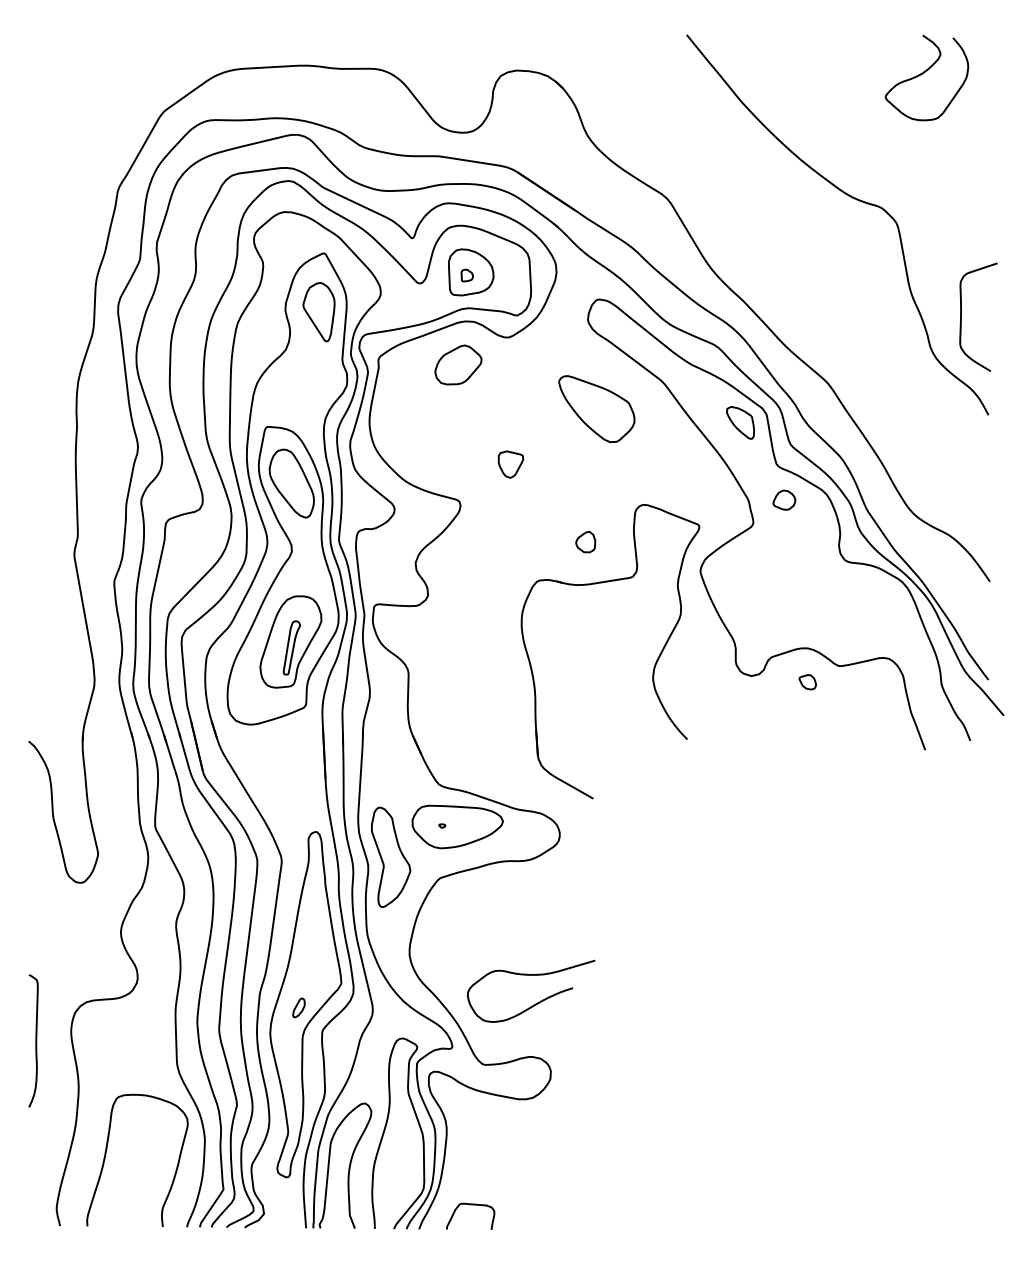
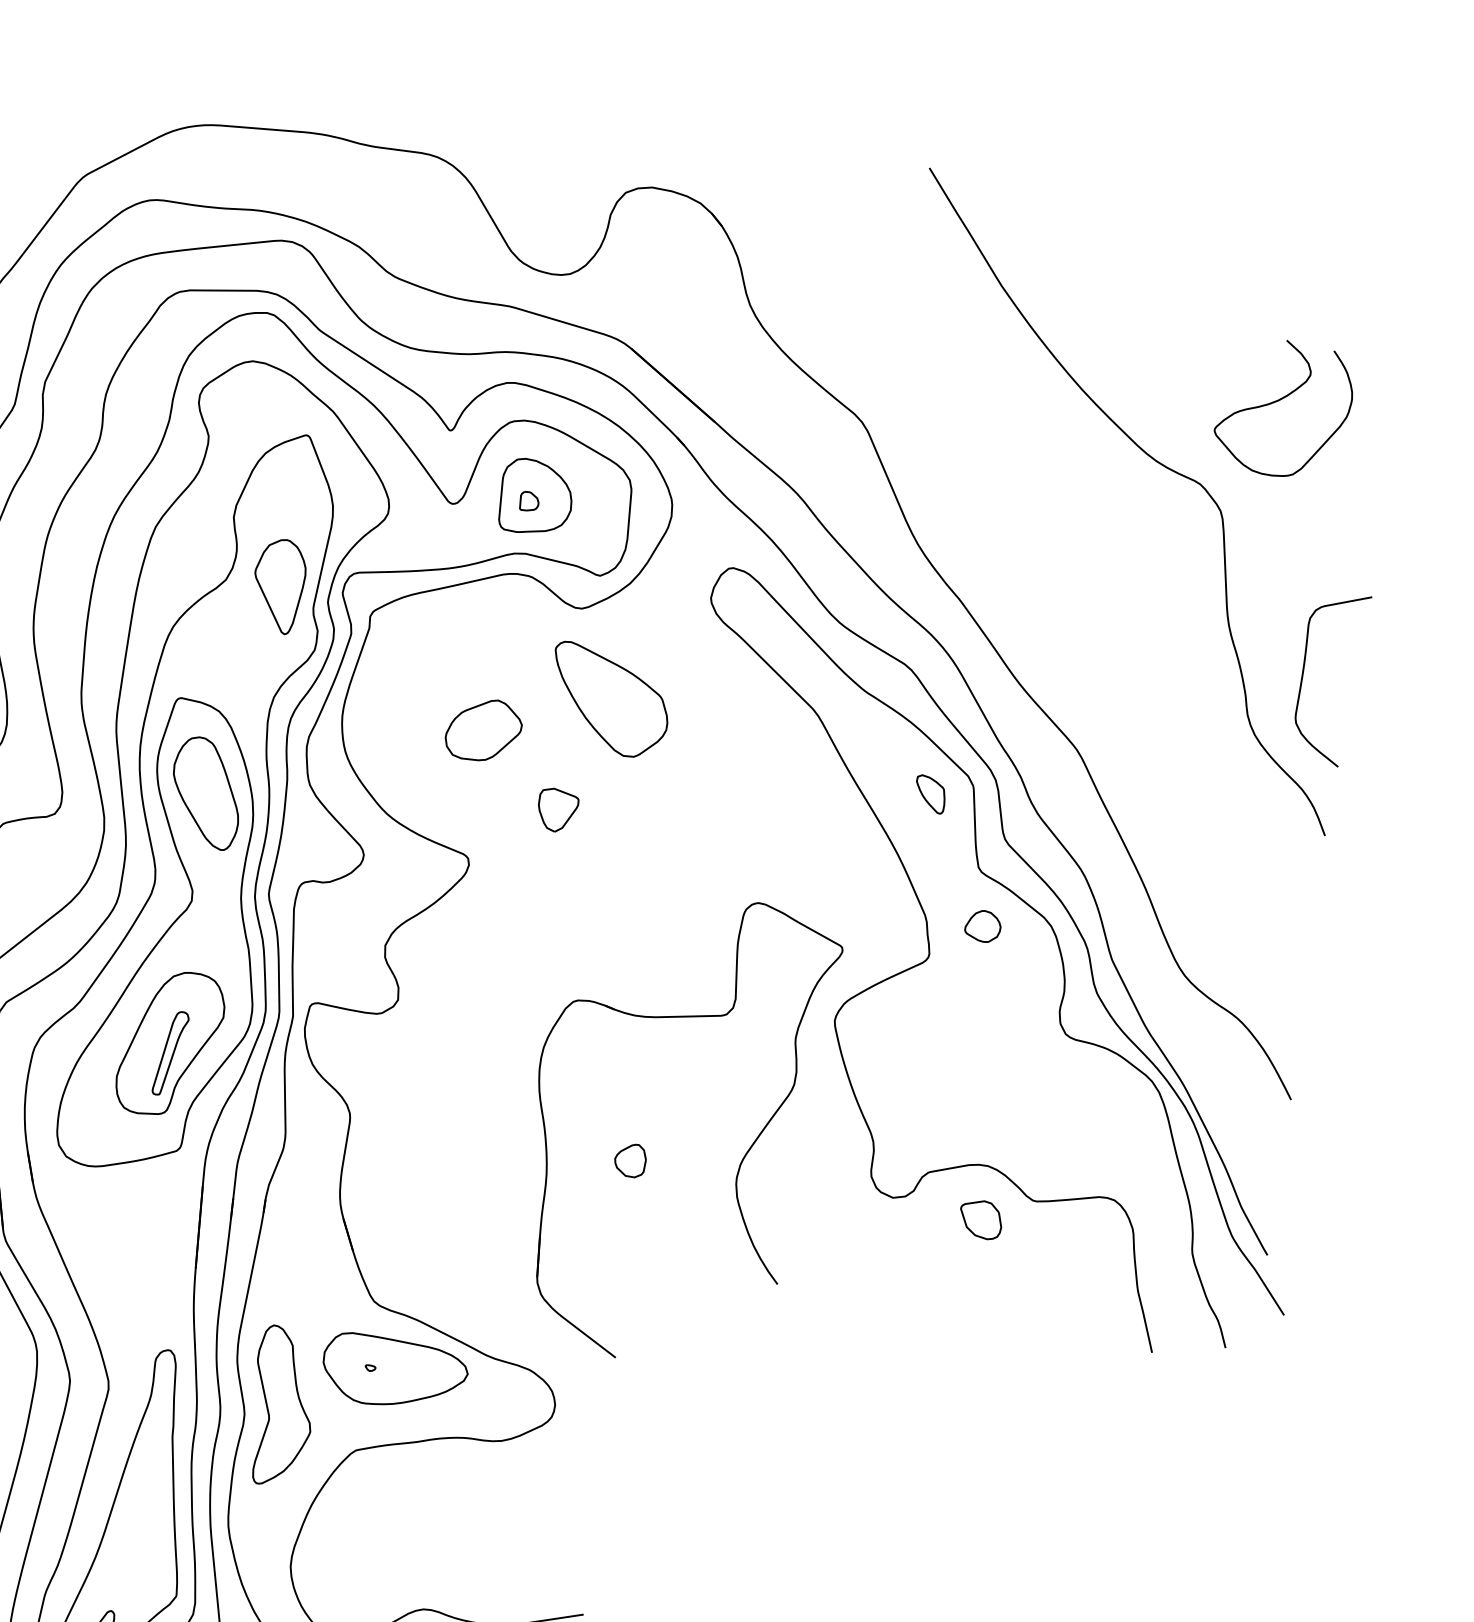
curve: (924, 73) -> (1281, 401), moved
part: (318, 312) -> (277, 586), moved
part: (458, 364) -> (484, 729), moved
part: (596, 408) -> (609, 699), moved
part: (740, 422) -> (930, 793), size x0.7
part: (585, 542) -> (630, 1160), moved
part: (807, 682) -> (980, 1220), size x1.6

